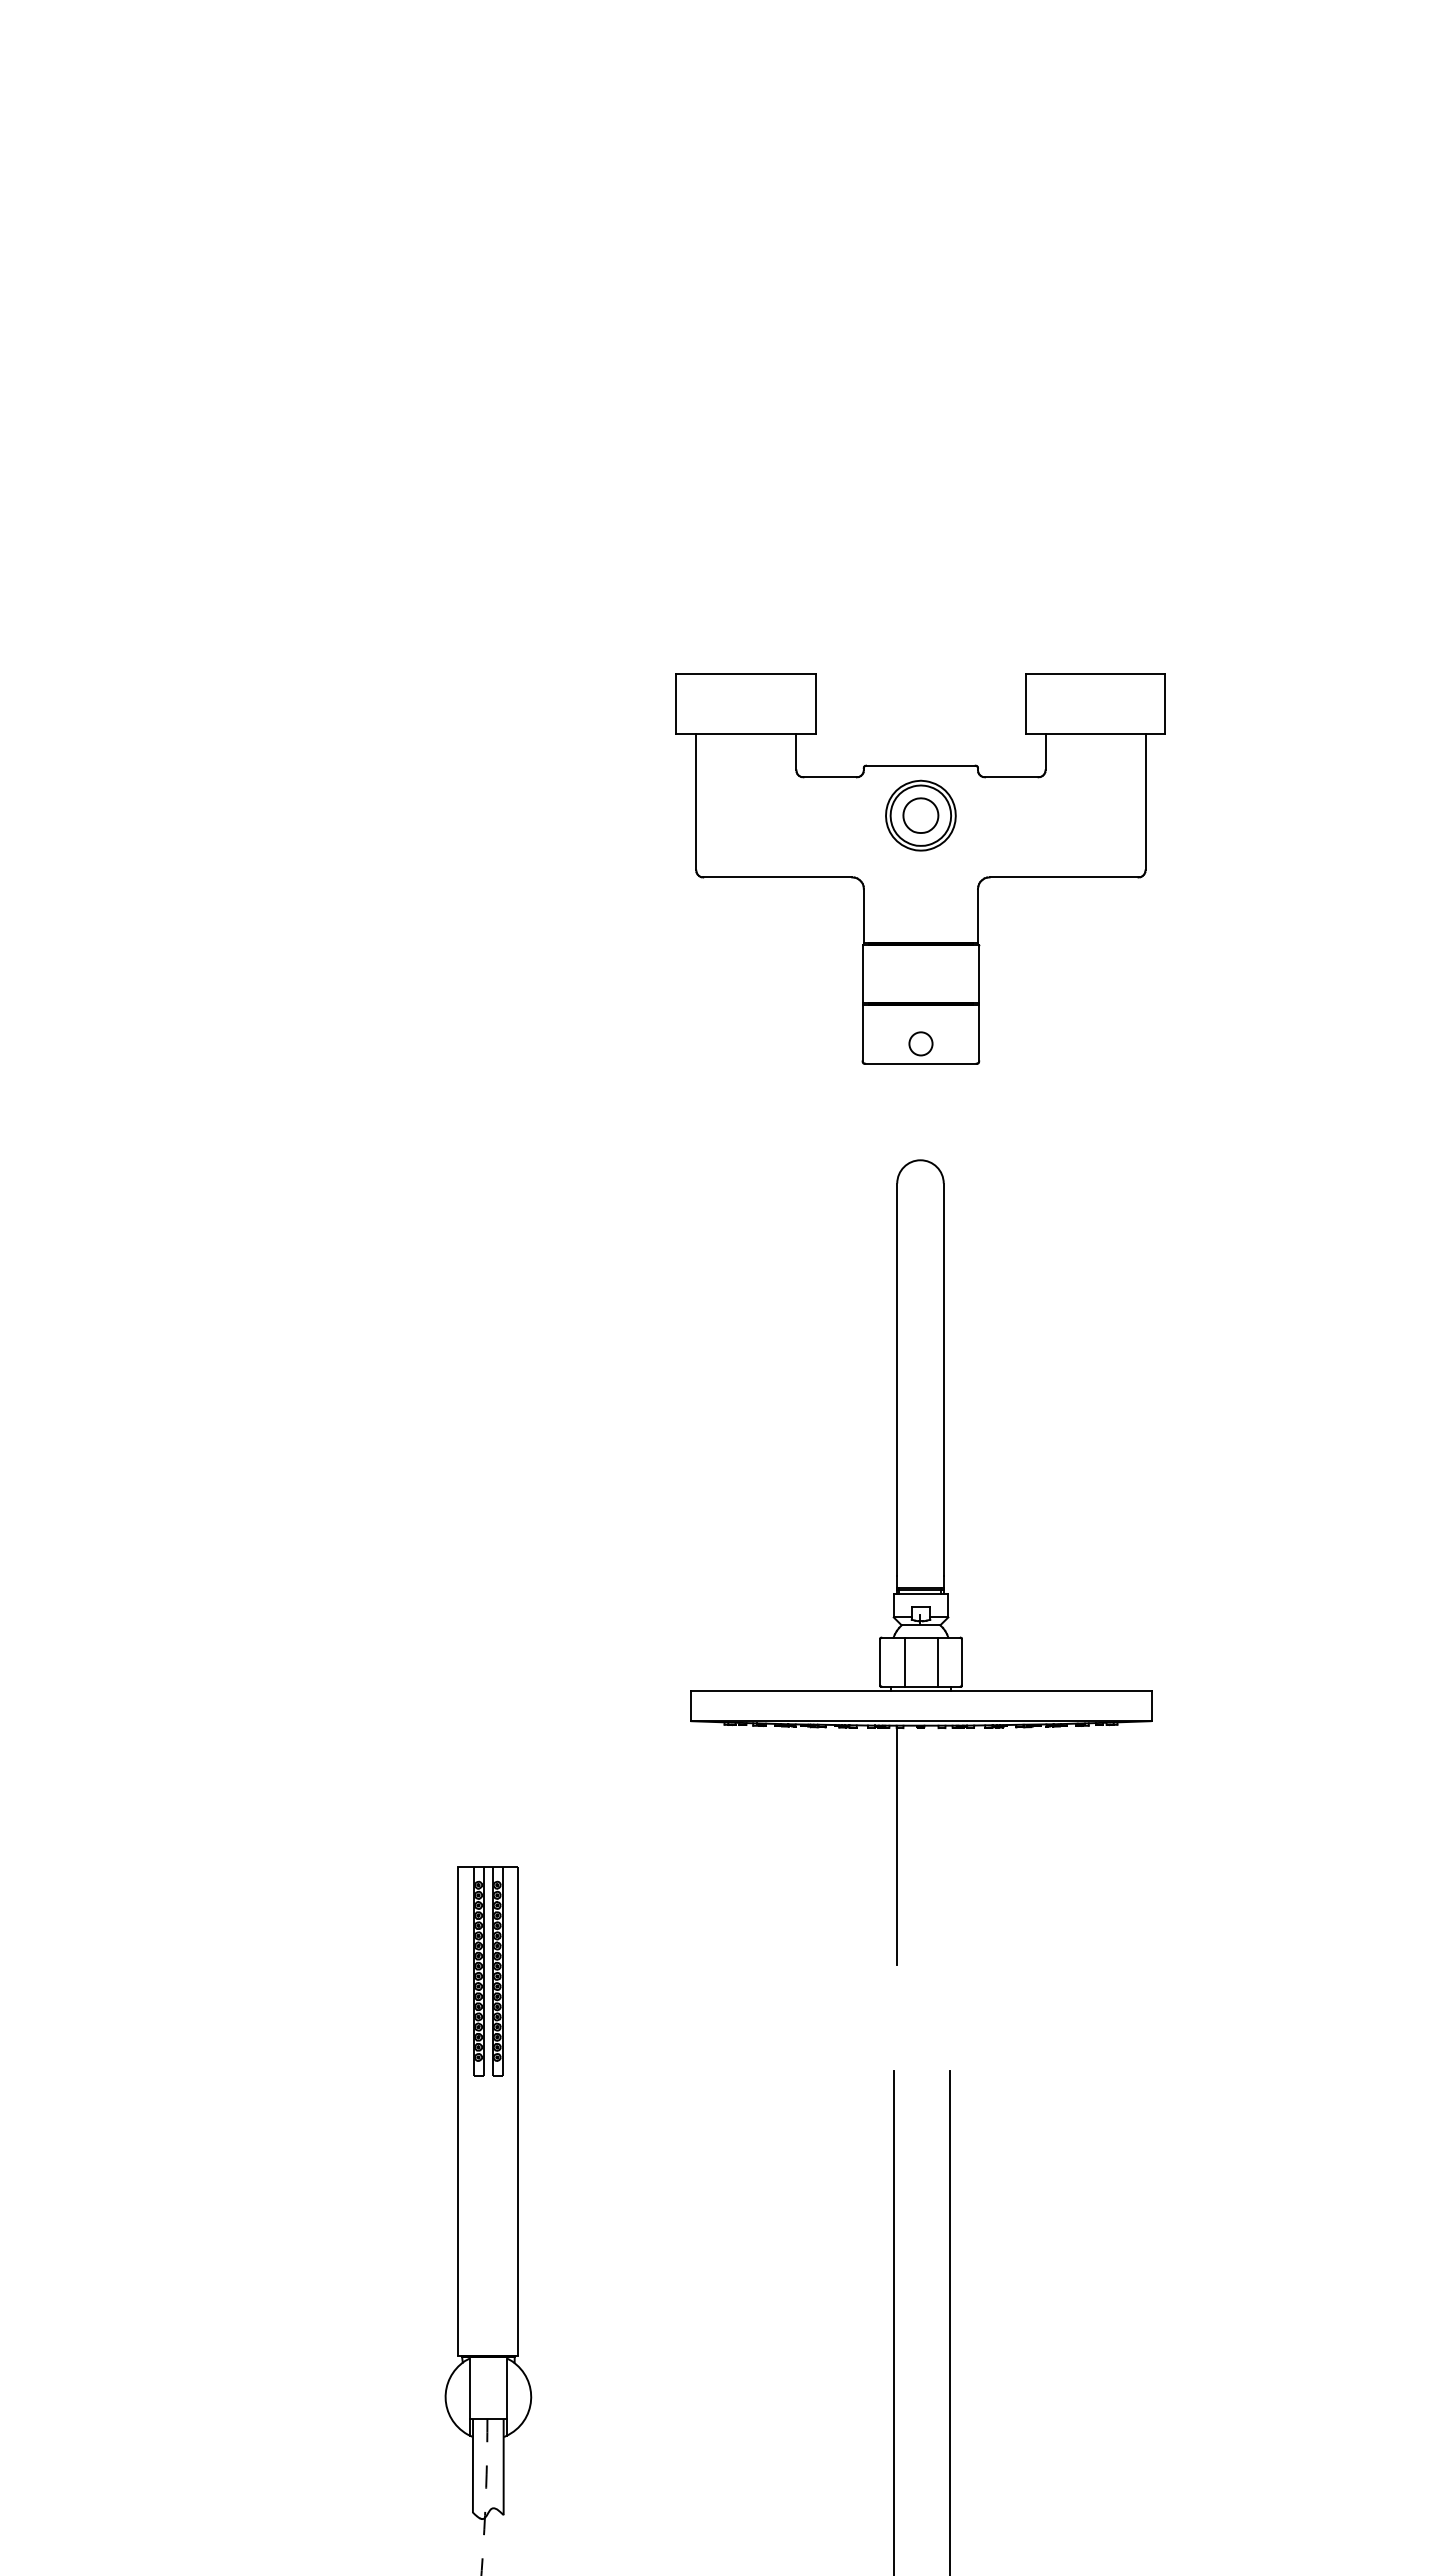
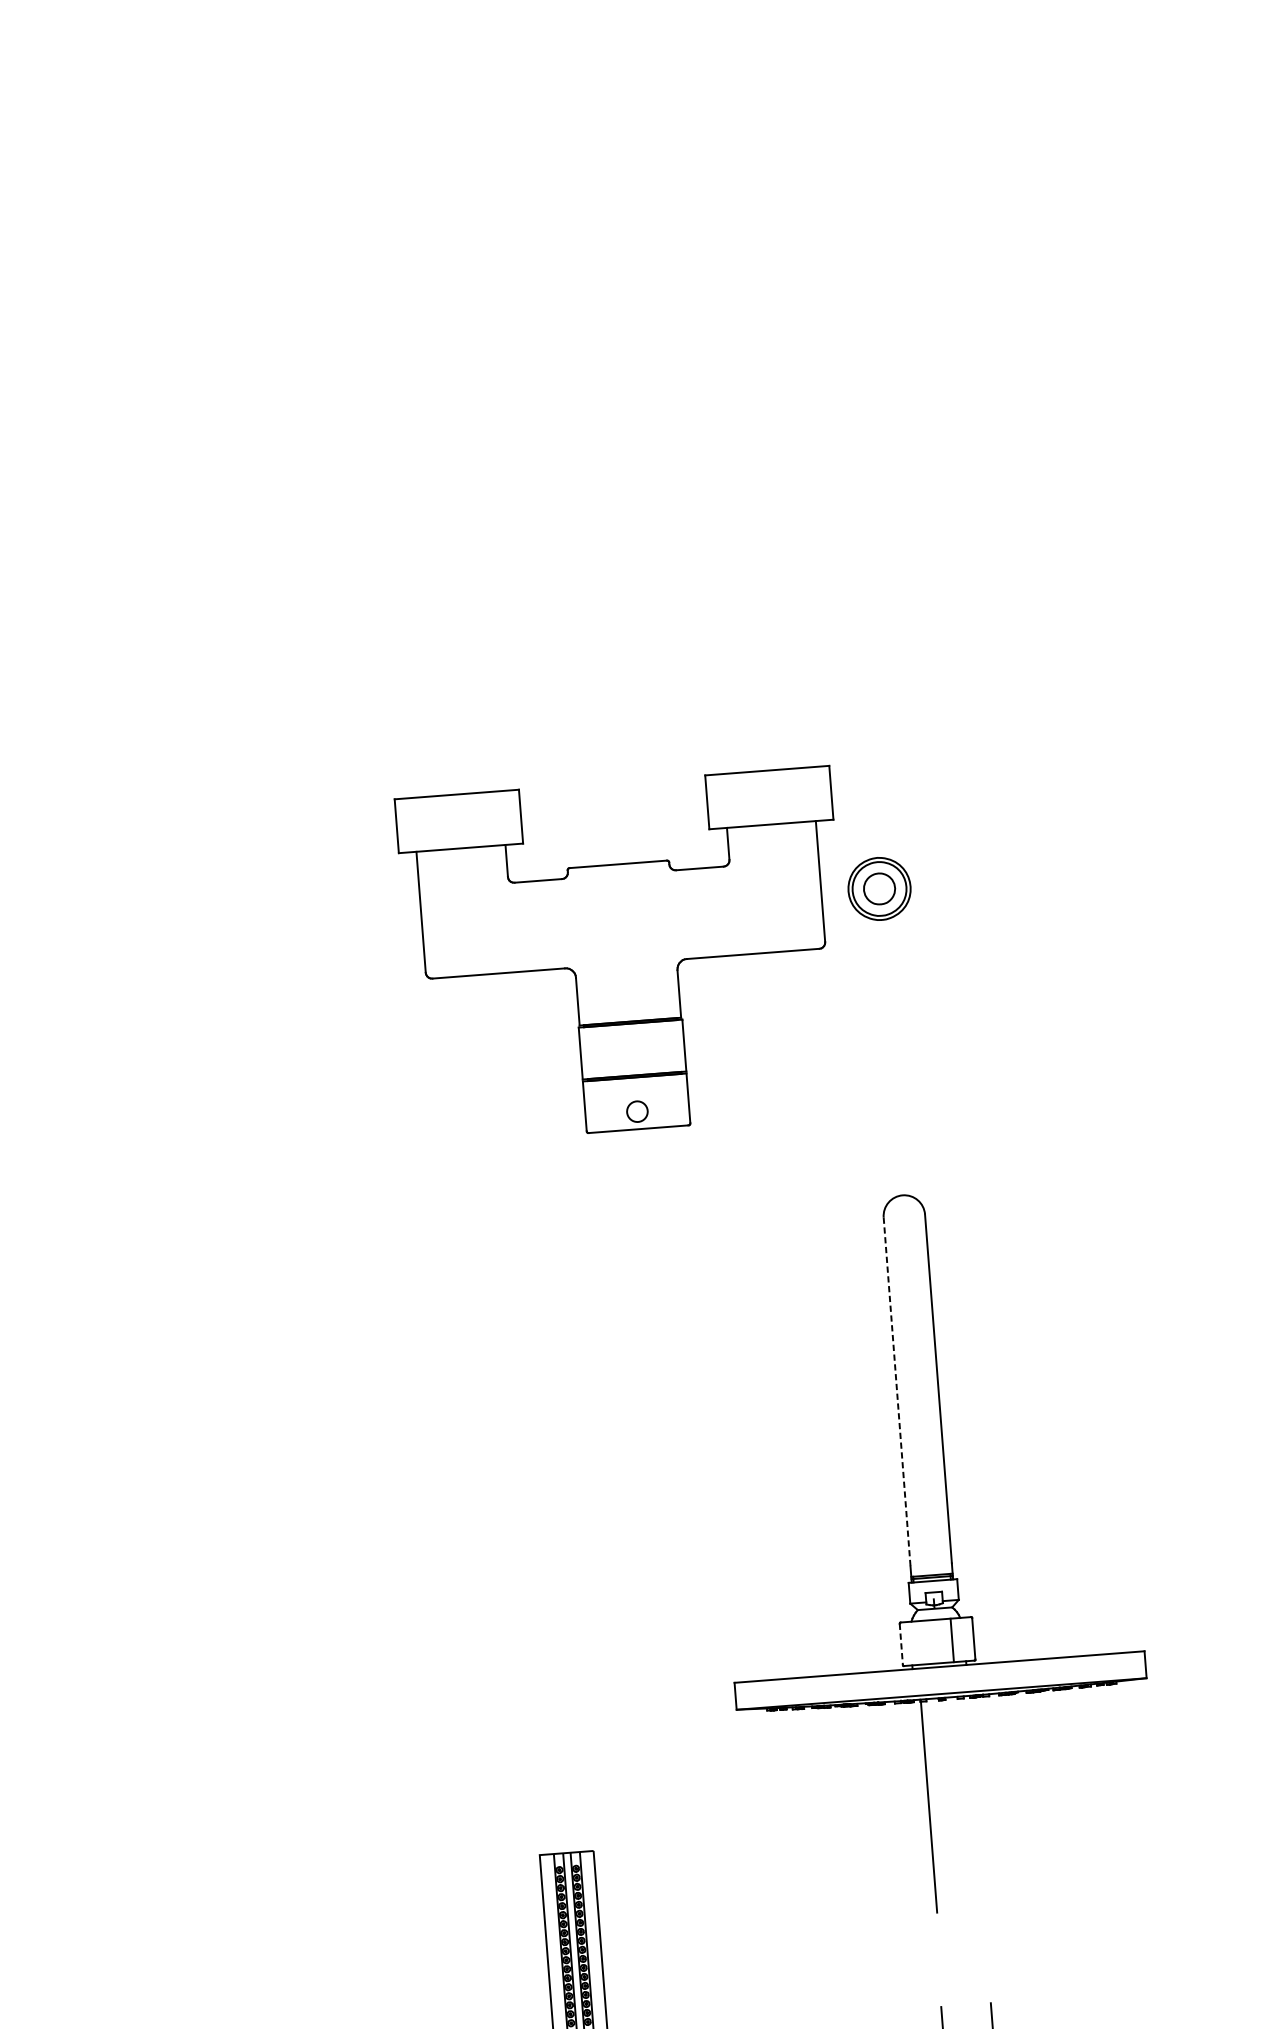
part: (920, 868) -> (624, 955), moved
line: (897, 1380) -> (897, 1392), solid -> dashed
line: (904, 1661) -> (922, 1642), removed
line: (880, 1662) -> (901, 1644), solid -> dashed

